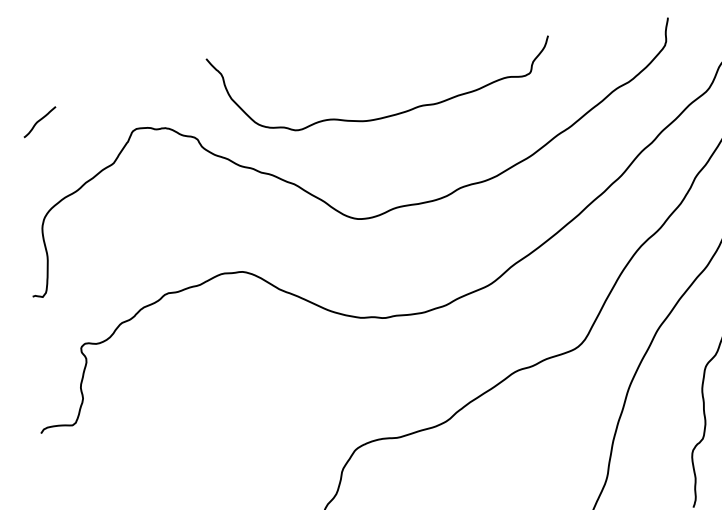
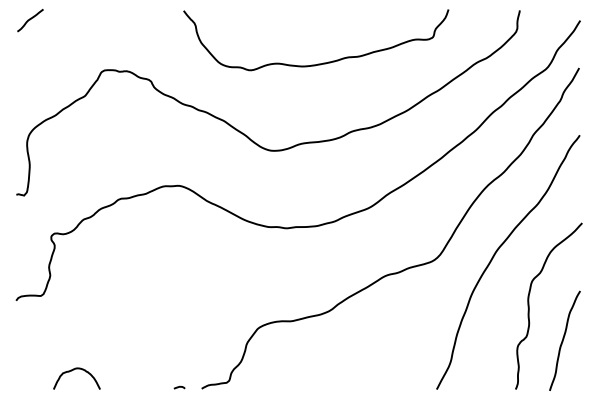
curve: (383, 116) -> (317, 63), moved
curve: (40, 122) -> (30, 20), moved

